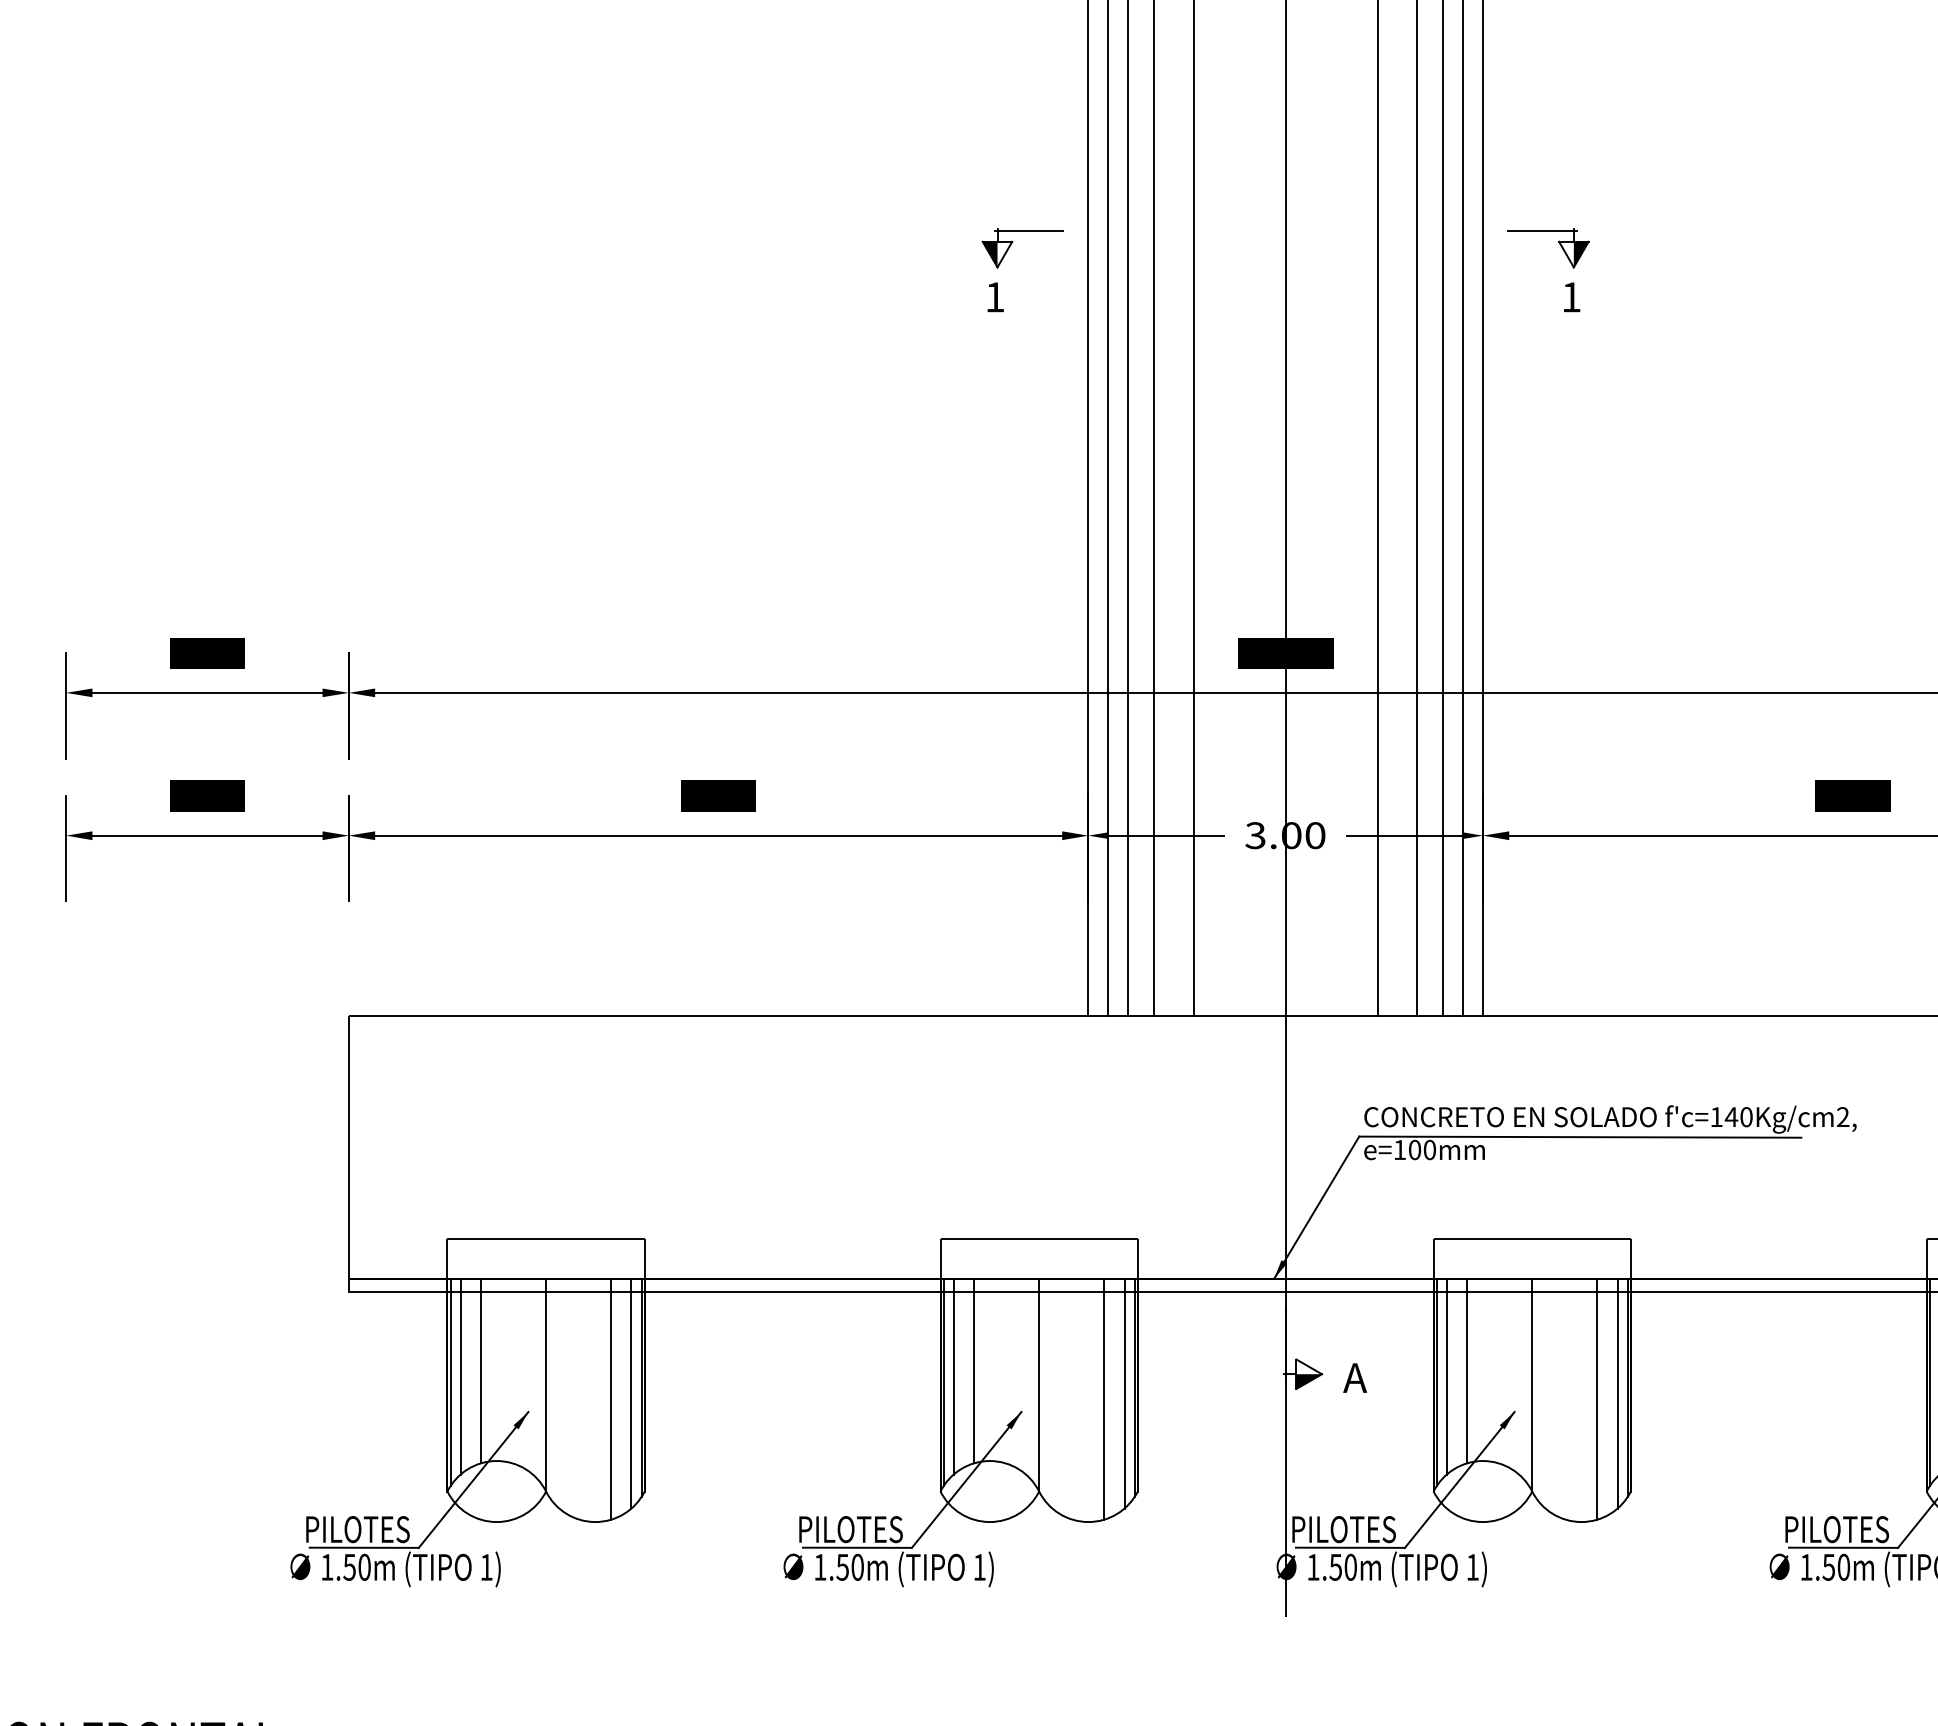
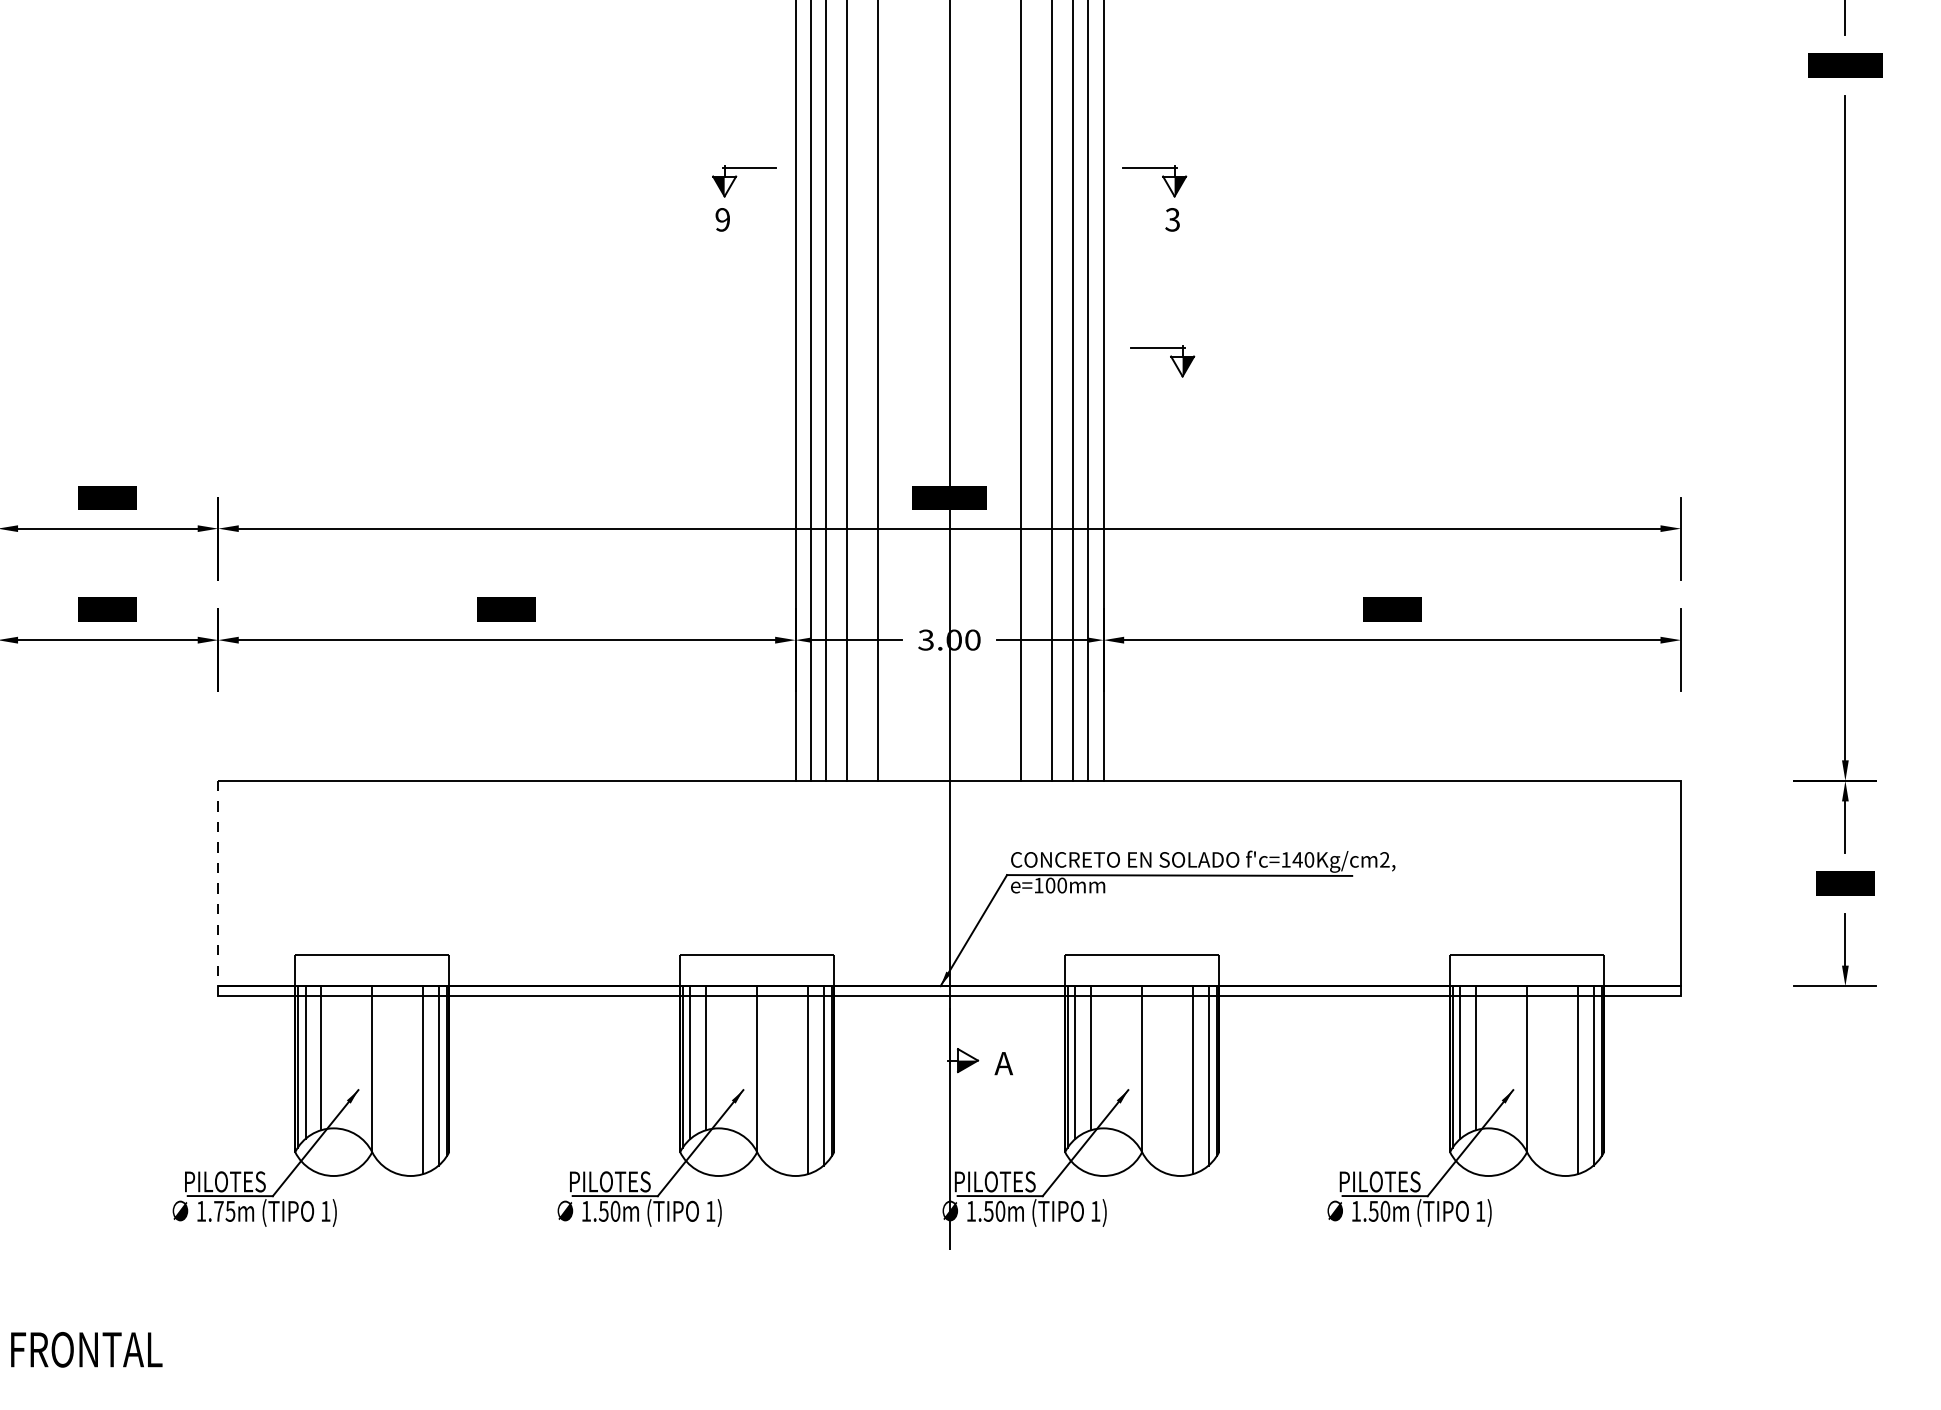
text: (994, 296) -> (722, 219), 1 -> 9
text: (1571, 296) -> (1172, 219), 1 -> 3
part: (1568, 473) -> (1170, 357), added
line: (349, 1147) -> (218, 883), solid -> dashed
text: (356, 1566) -> (224, 1210), 1.50m -> 1.75m

